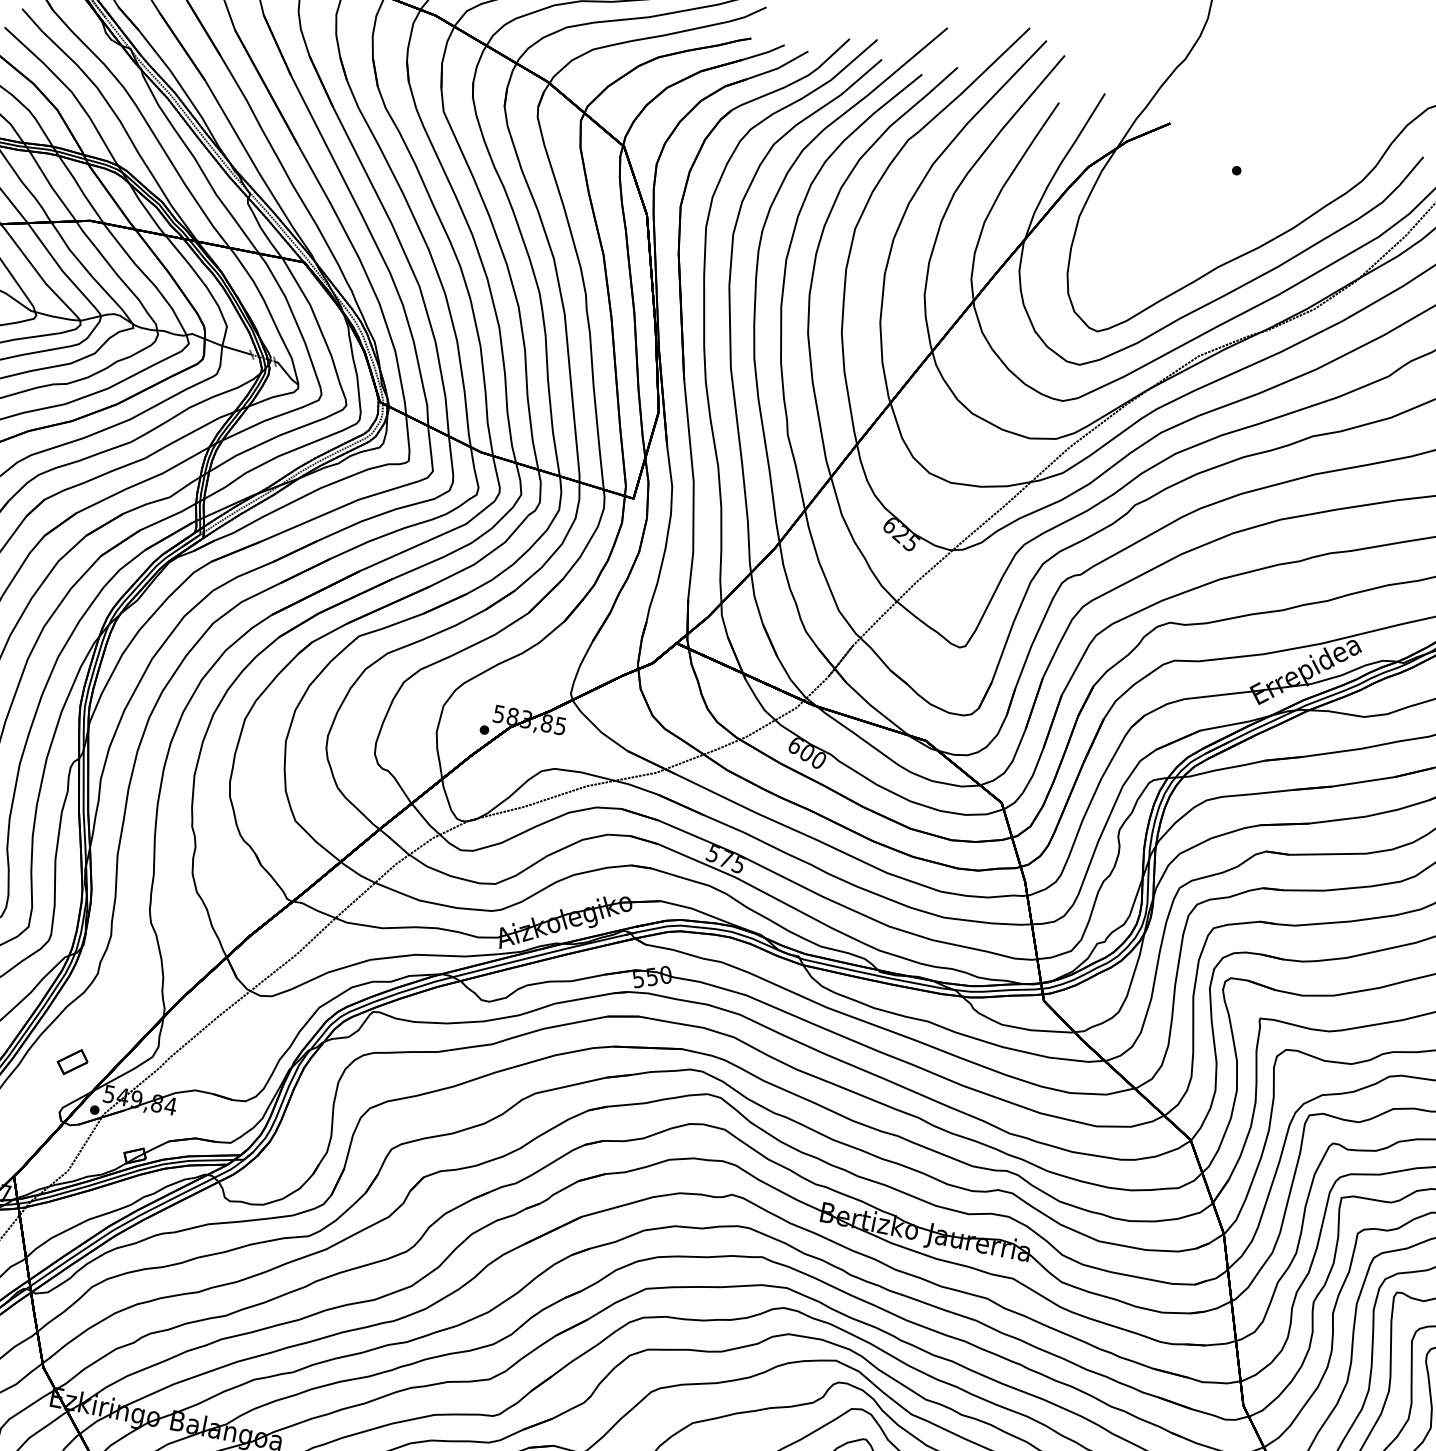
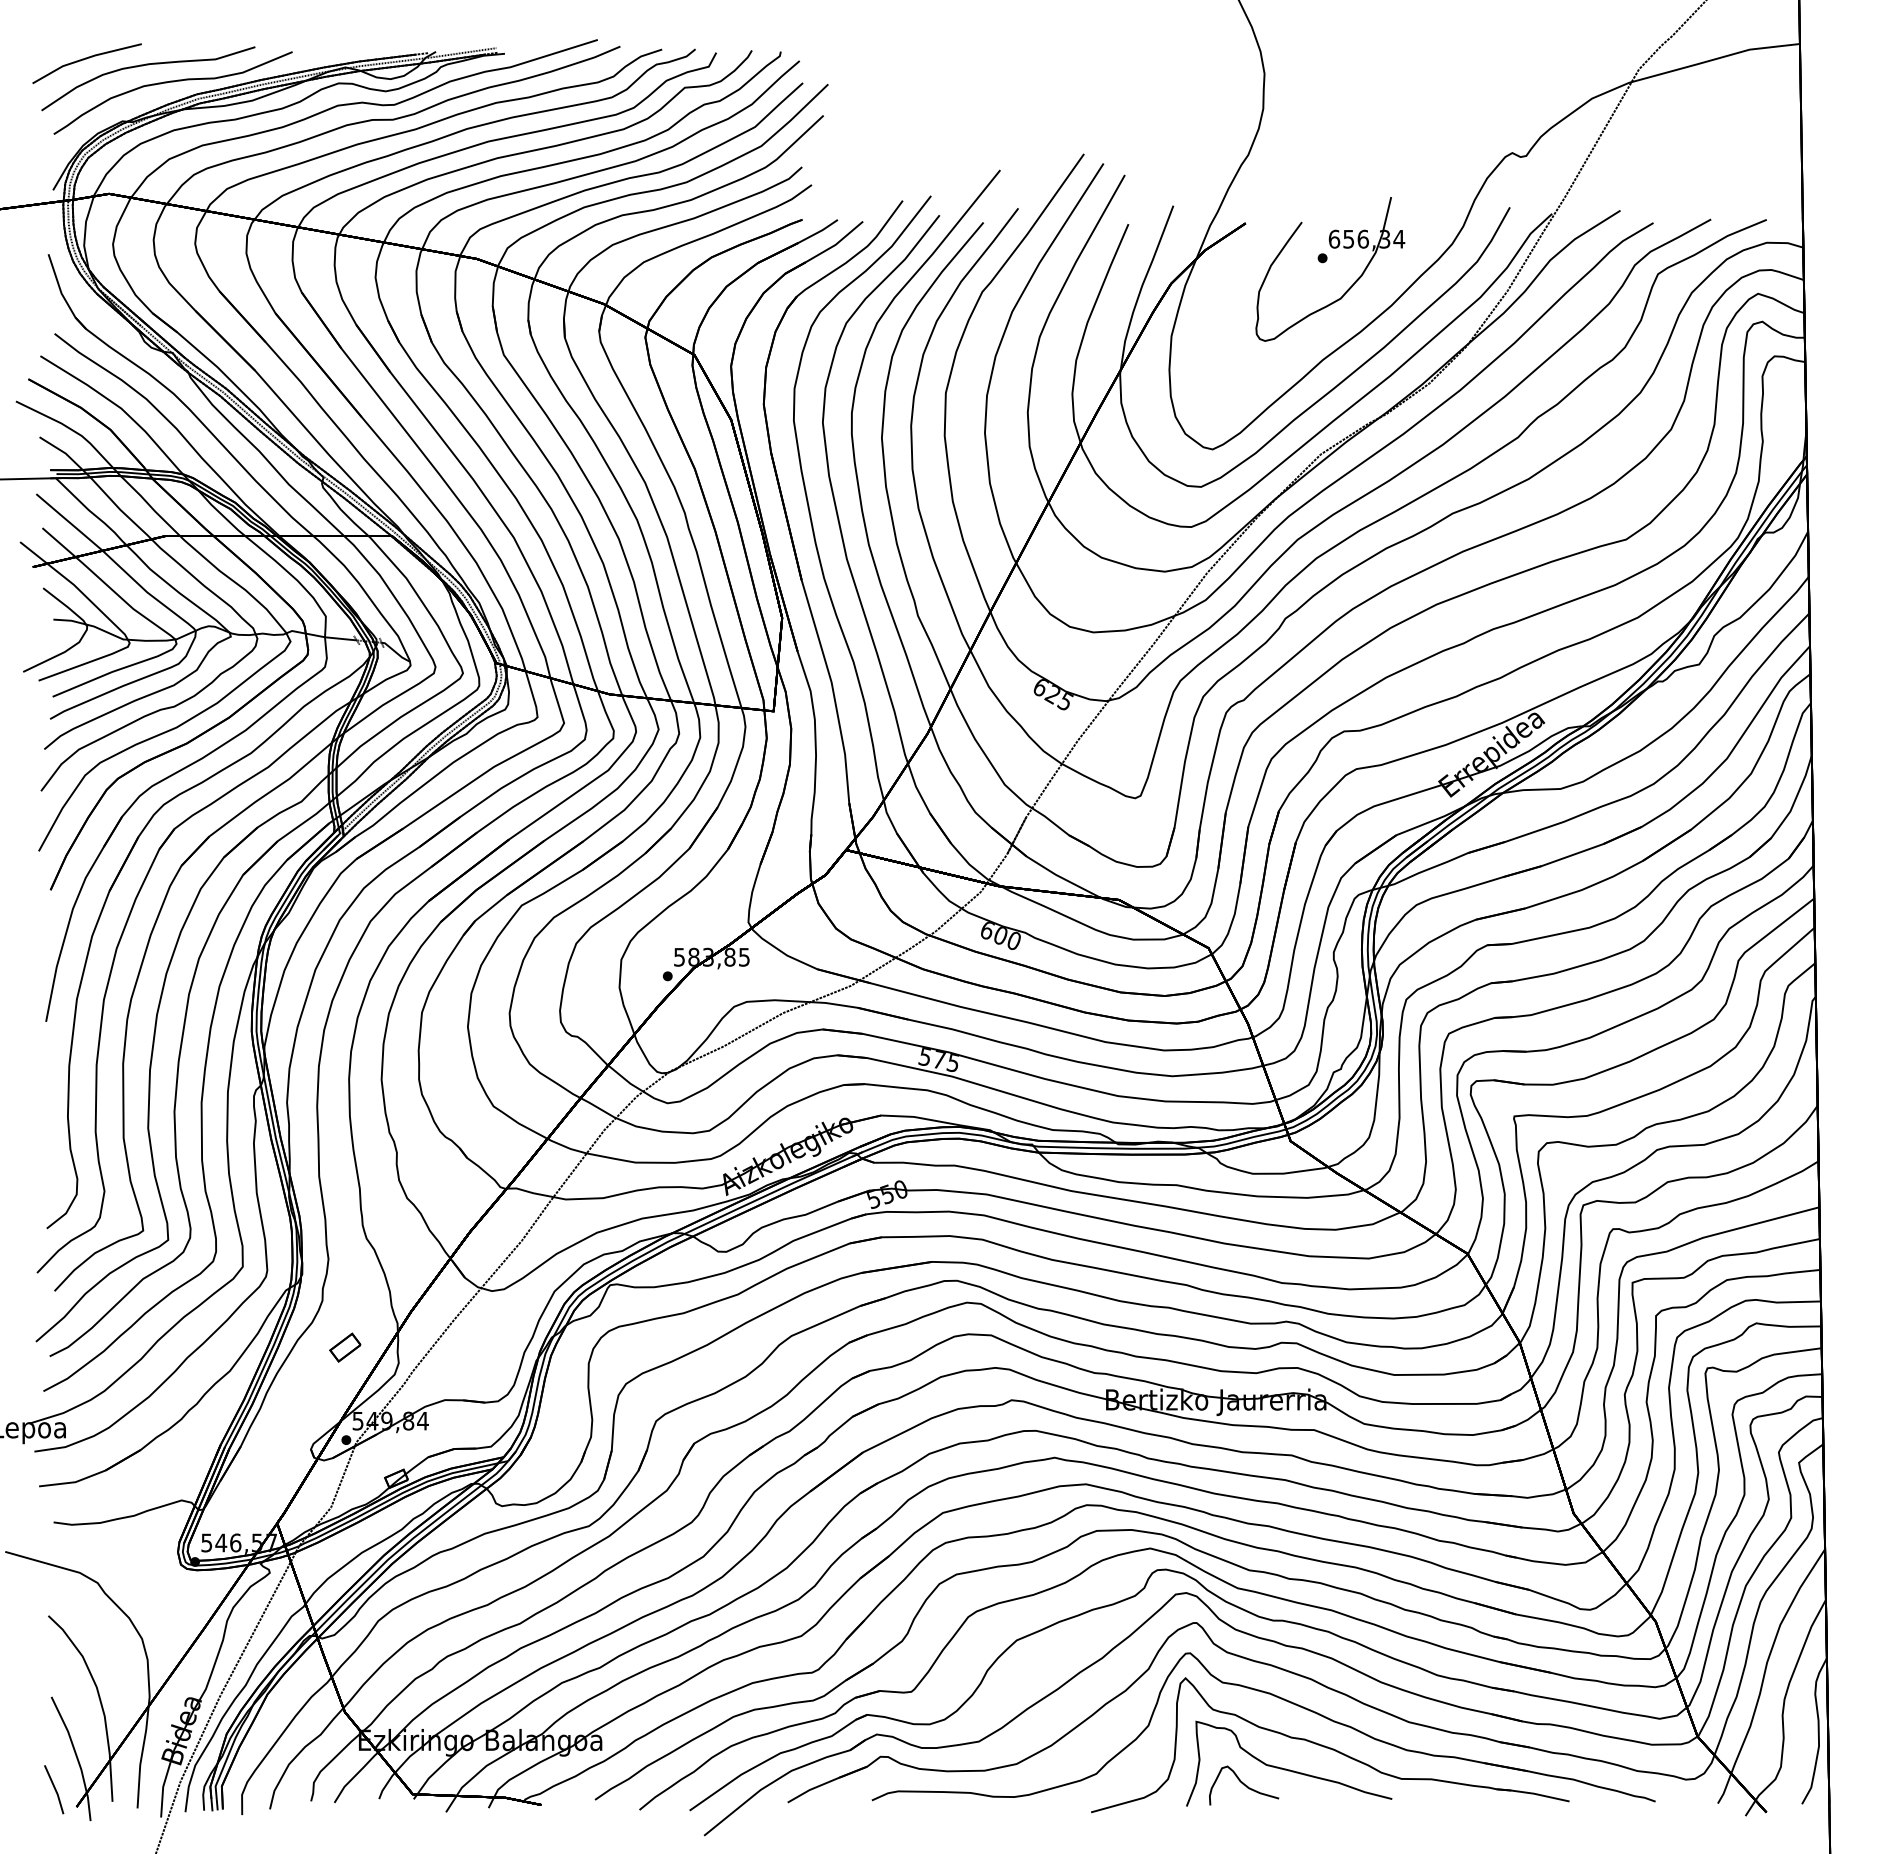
part: (1247, 163) -> (1332, 248), added
part: (72, 1061) -> (345, 1347), moved

